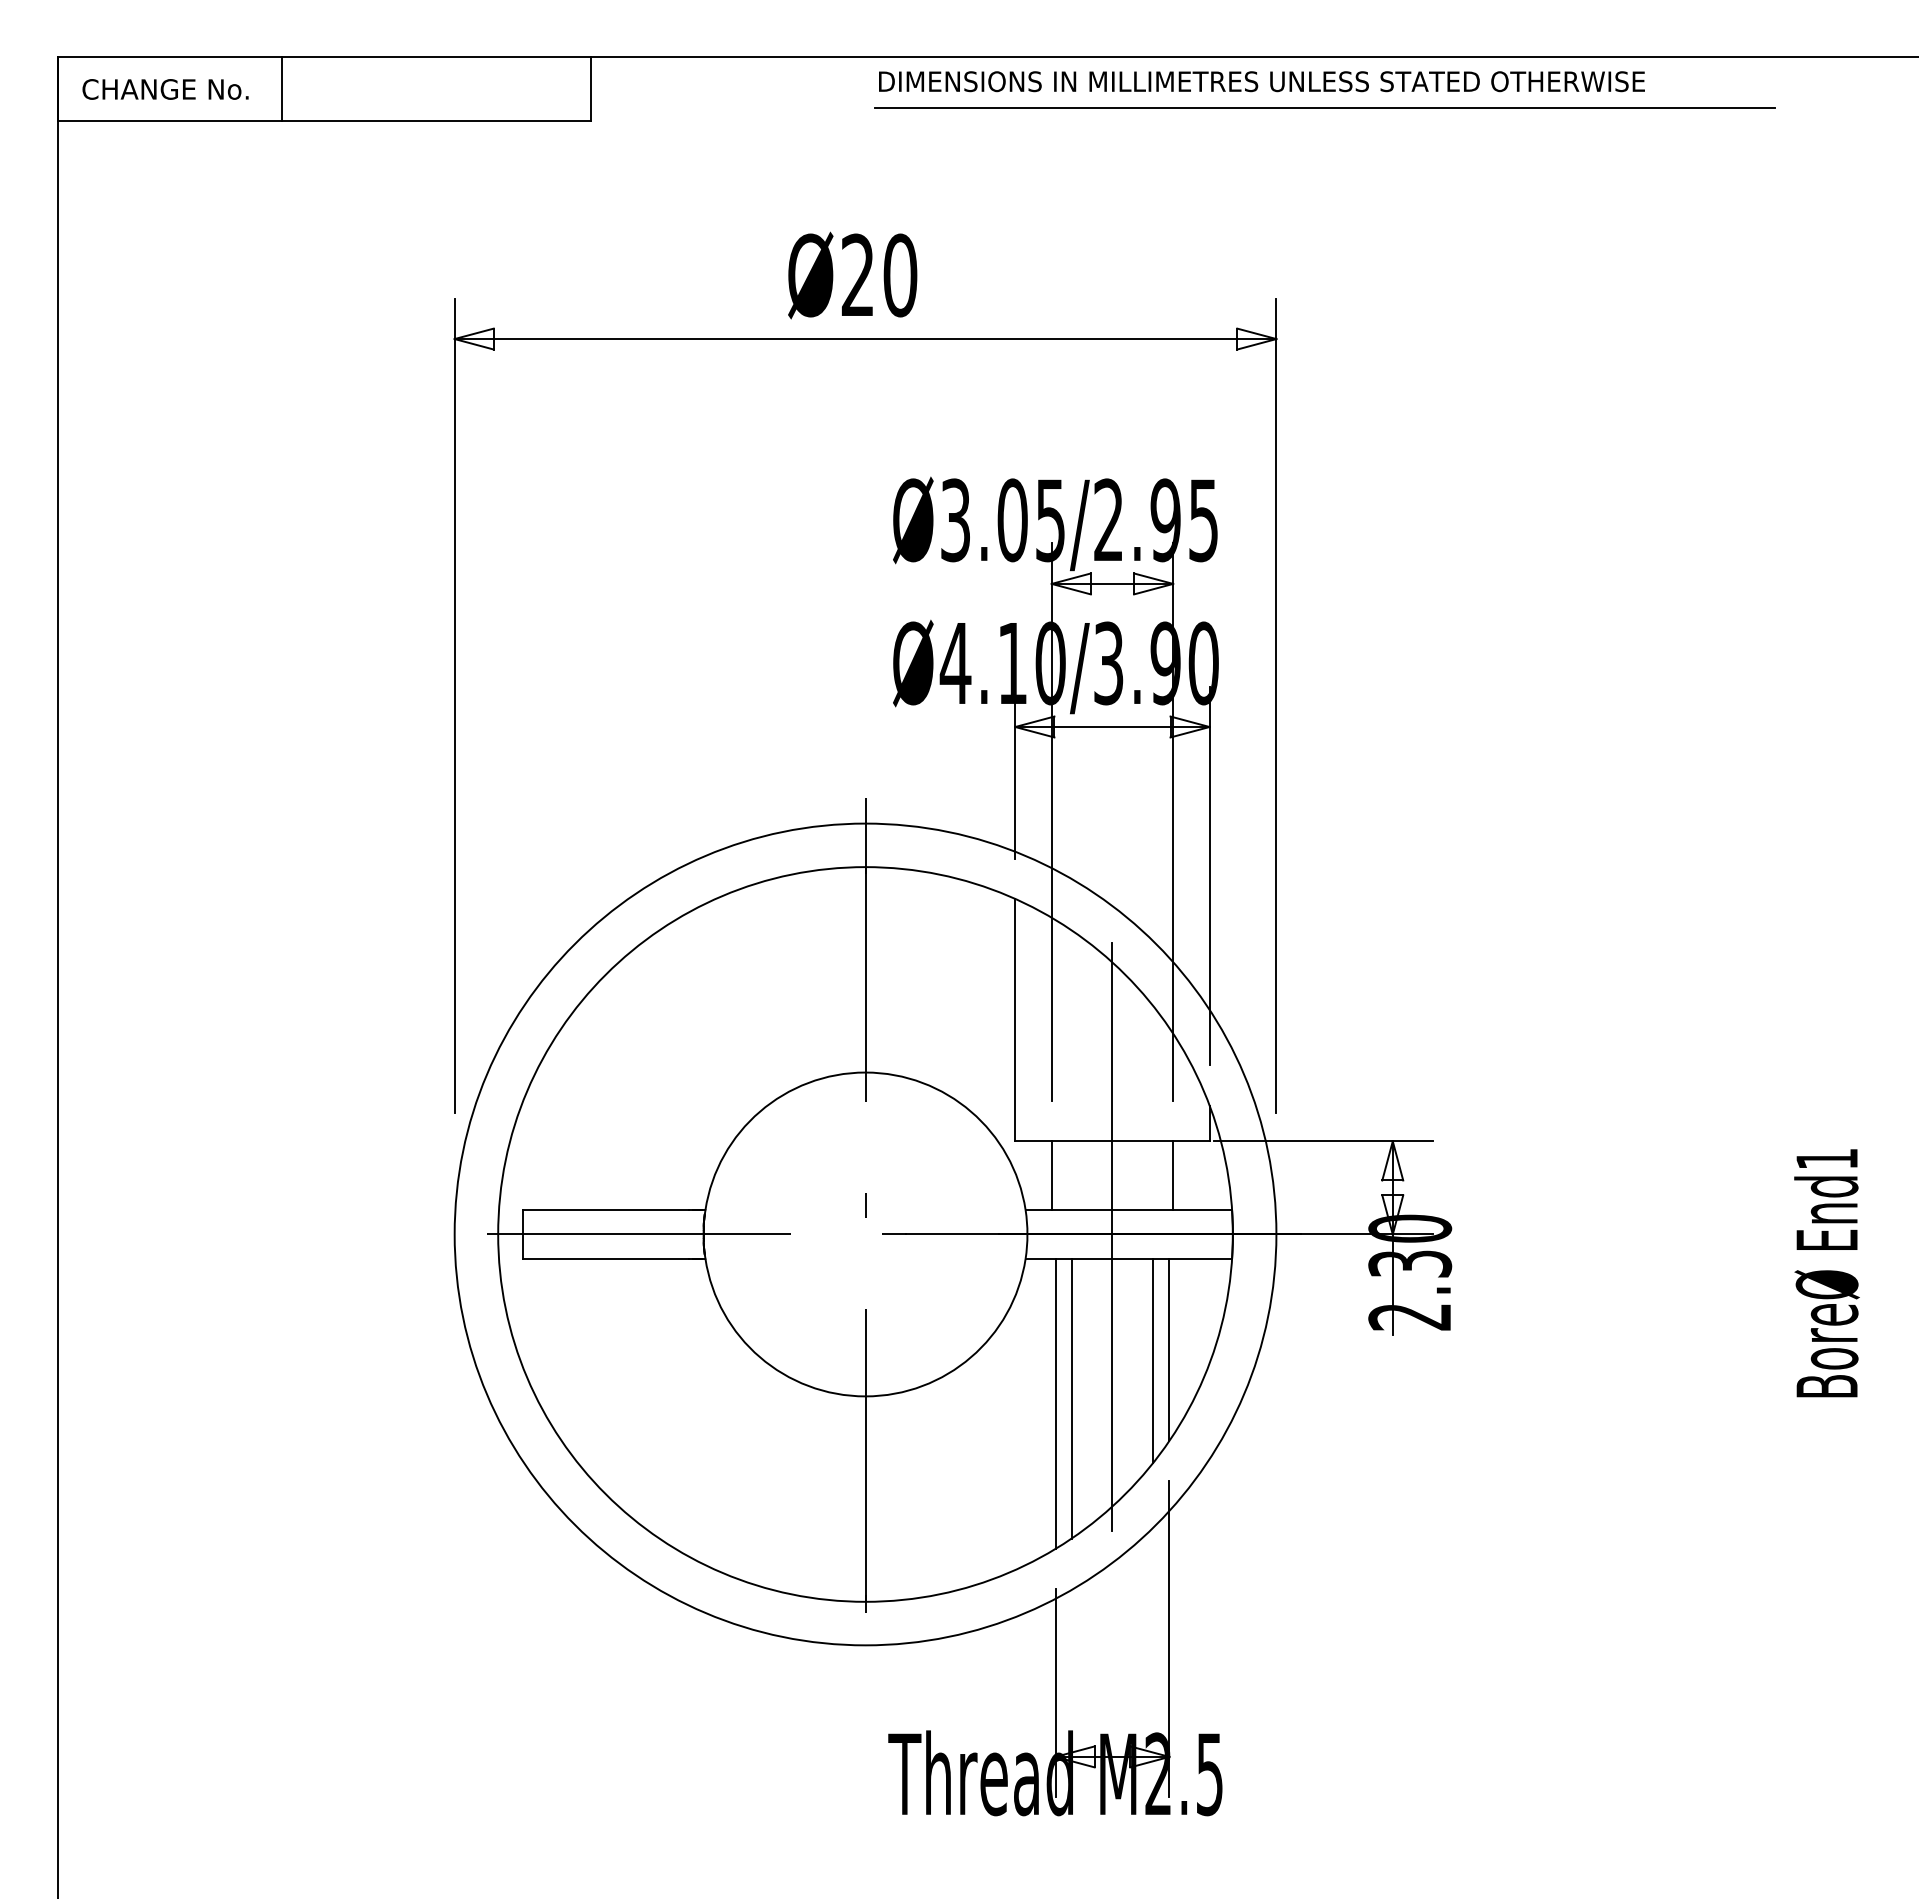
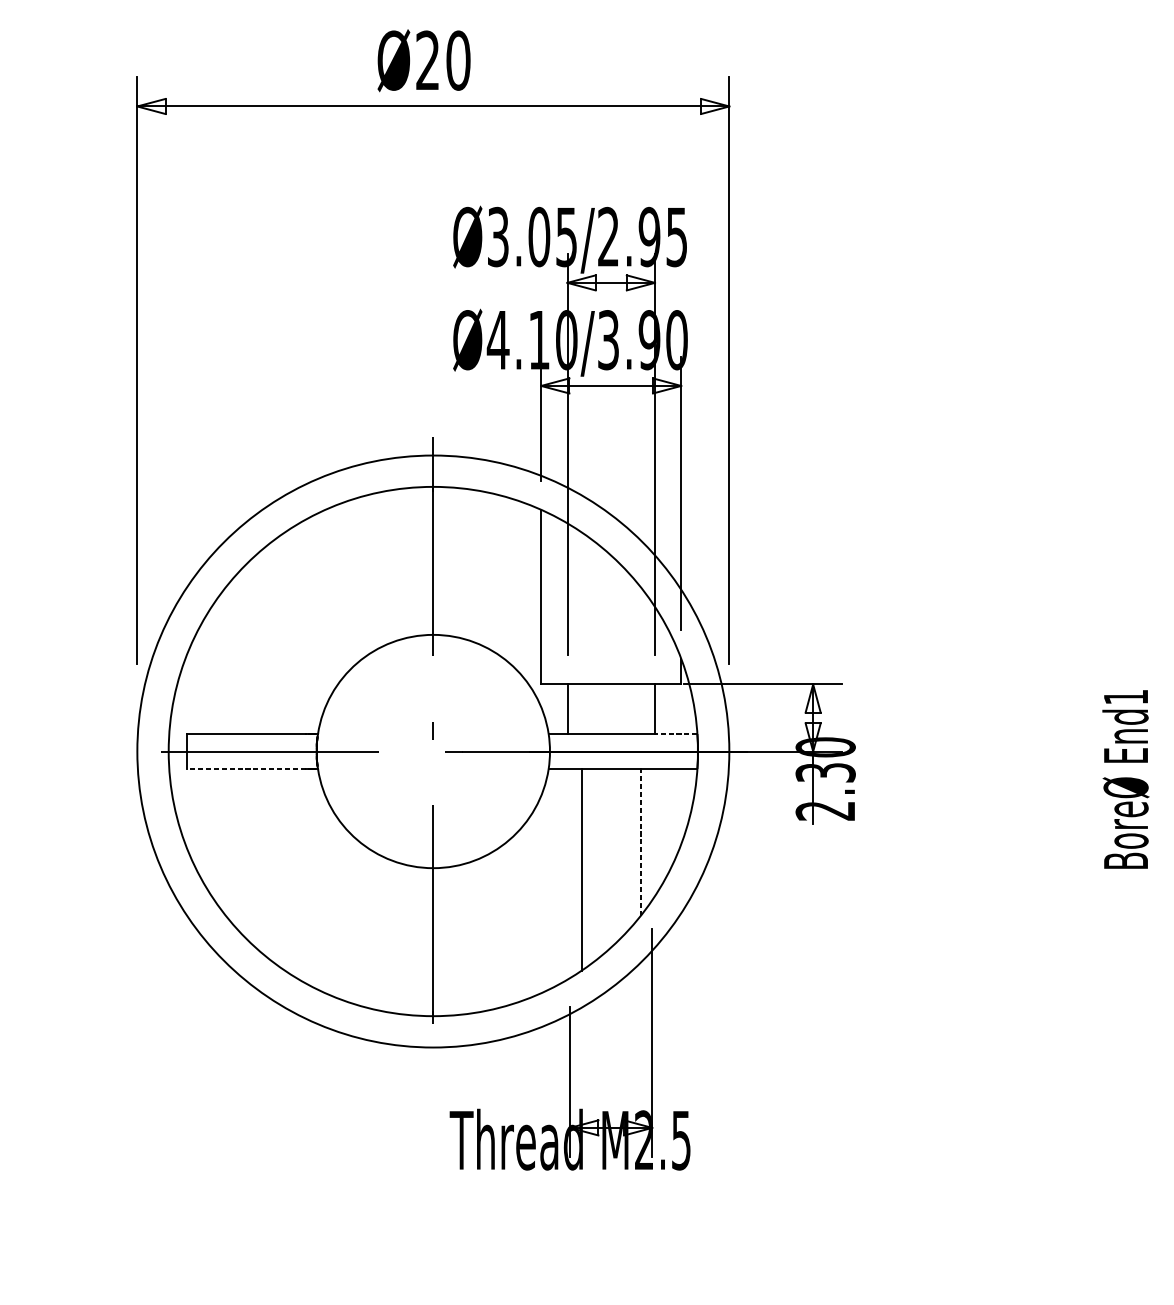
line: (1202, 1210) -> (676, 734), solid -> dashed
line: (1112, 1236) -> (611, 752), removed
line: (606, 1258) -> (246, 768), solid -> dashed
line: (1169, 1349) -> (652, 834), removed
line: (1153, 1360) -> (640, 842), solid -> dashed
line: (1055, 1403) -> (570, 873), removed

